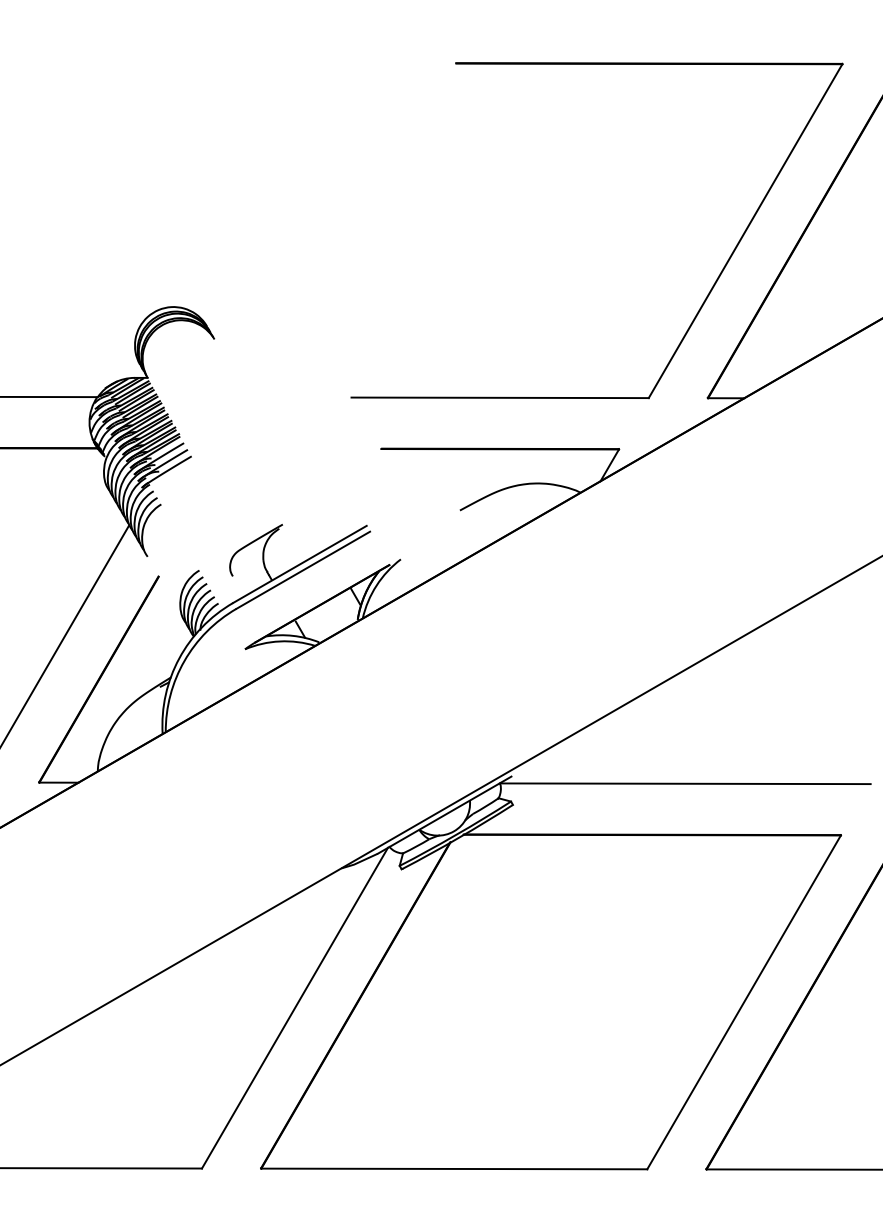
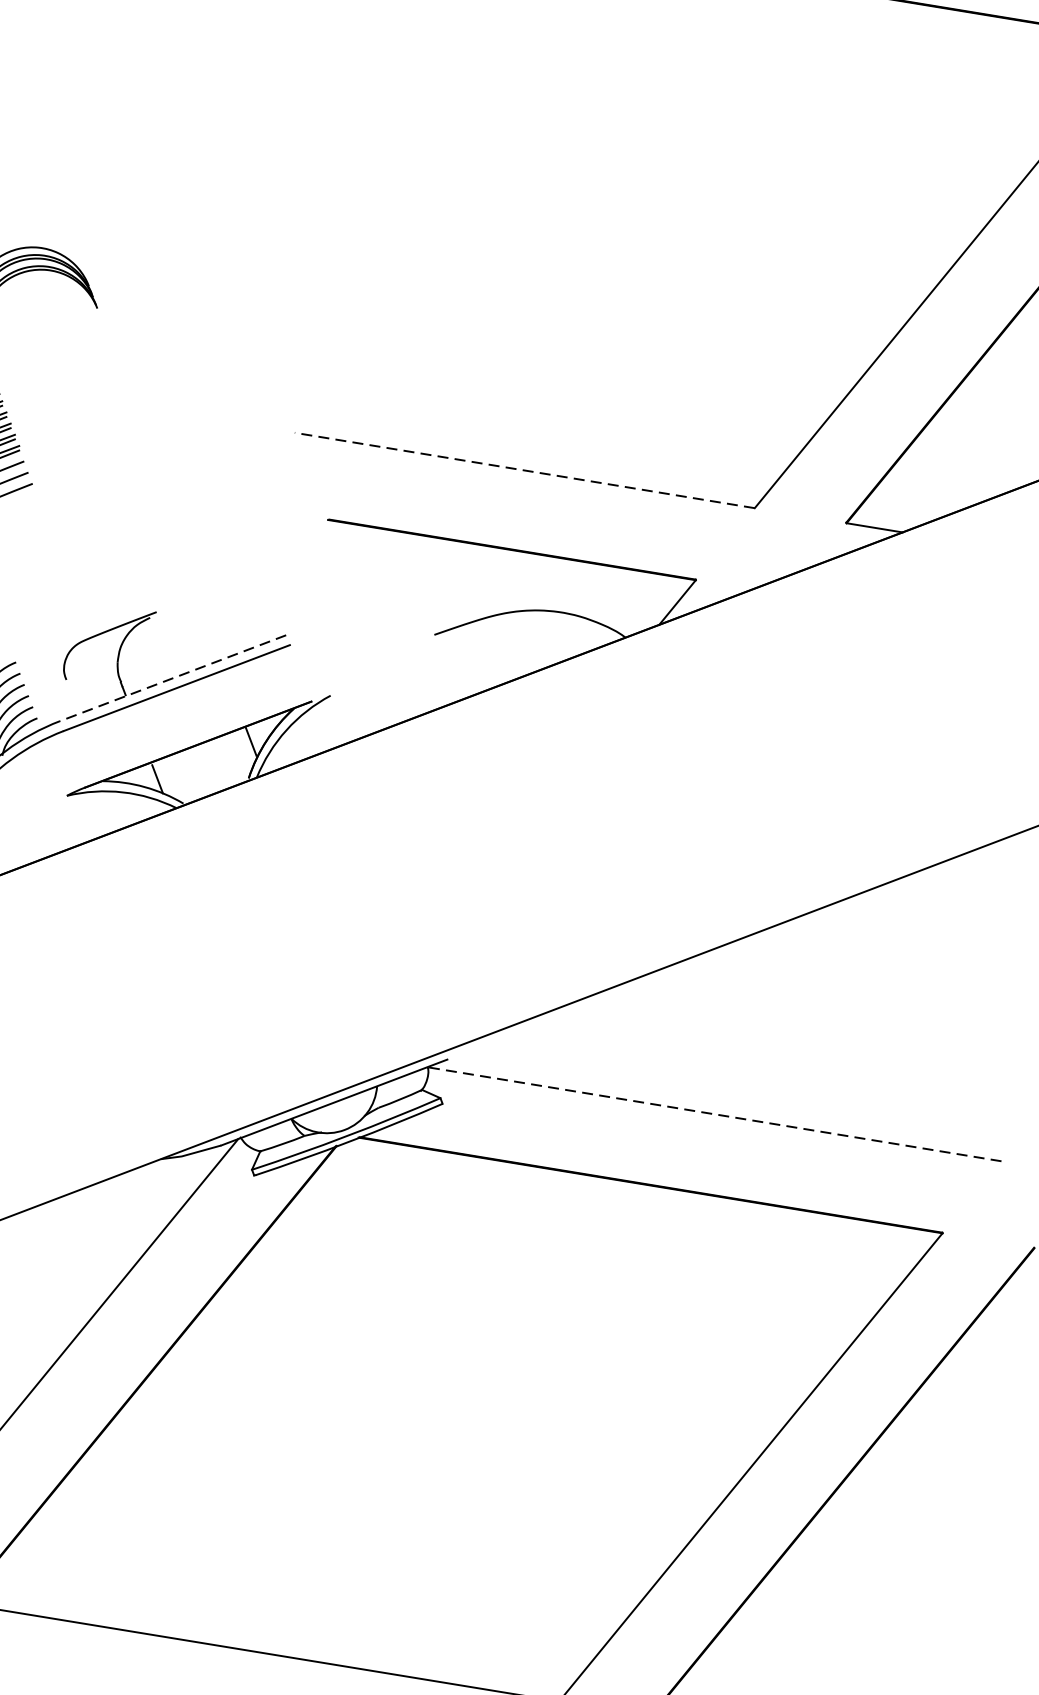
line: (500, 397) -> (525, 470), solid -> dashed
line: (299, 564) -> (172, 678), solid -> dashed
line: (684, 783) -> (713, 1113), solid -> dashed

